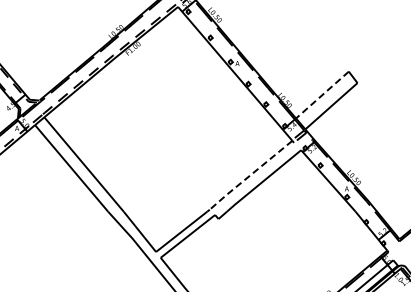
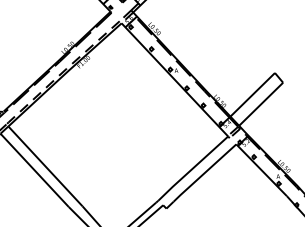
line: (322, 95) -> (252, 95), dashed -> solid
line: (249, 175) -> (191, 168), dashed -> solid

